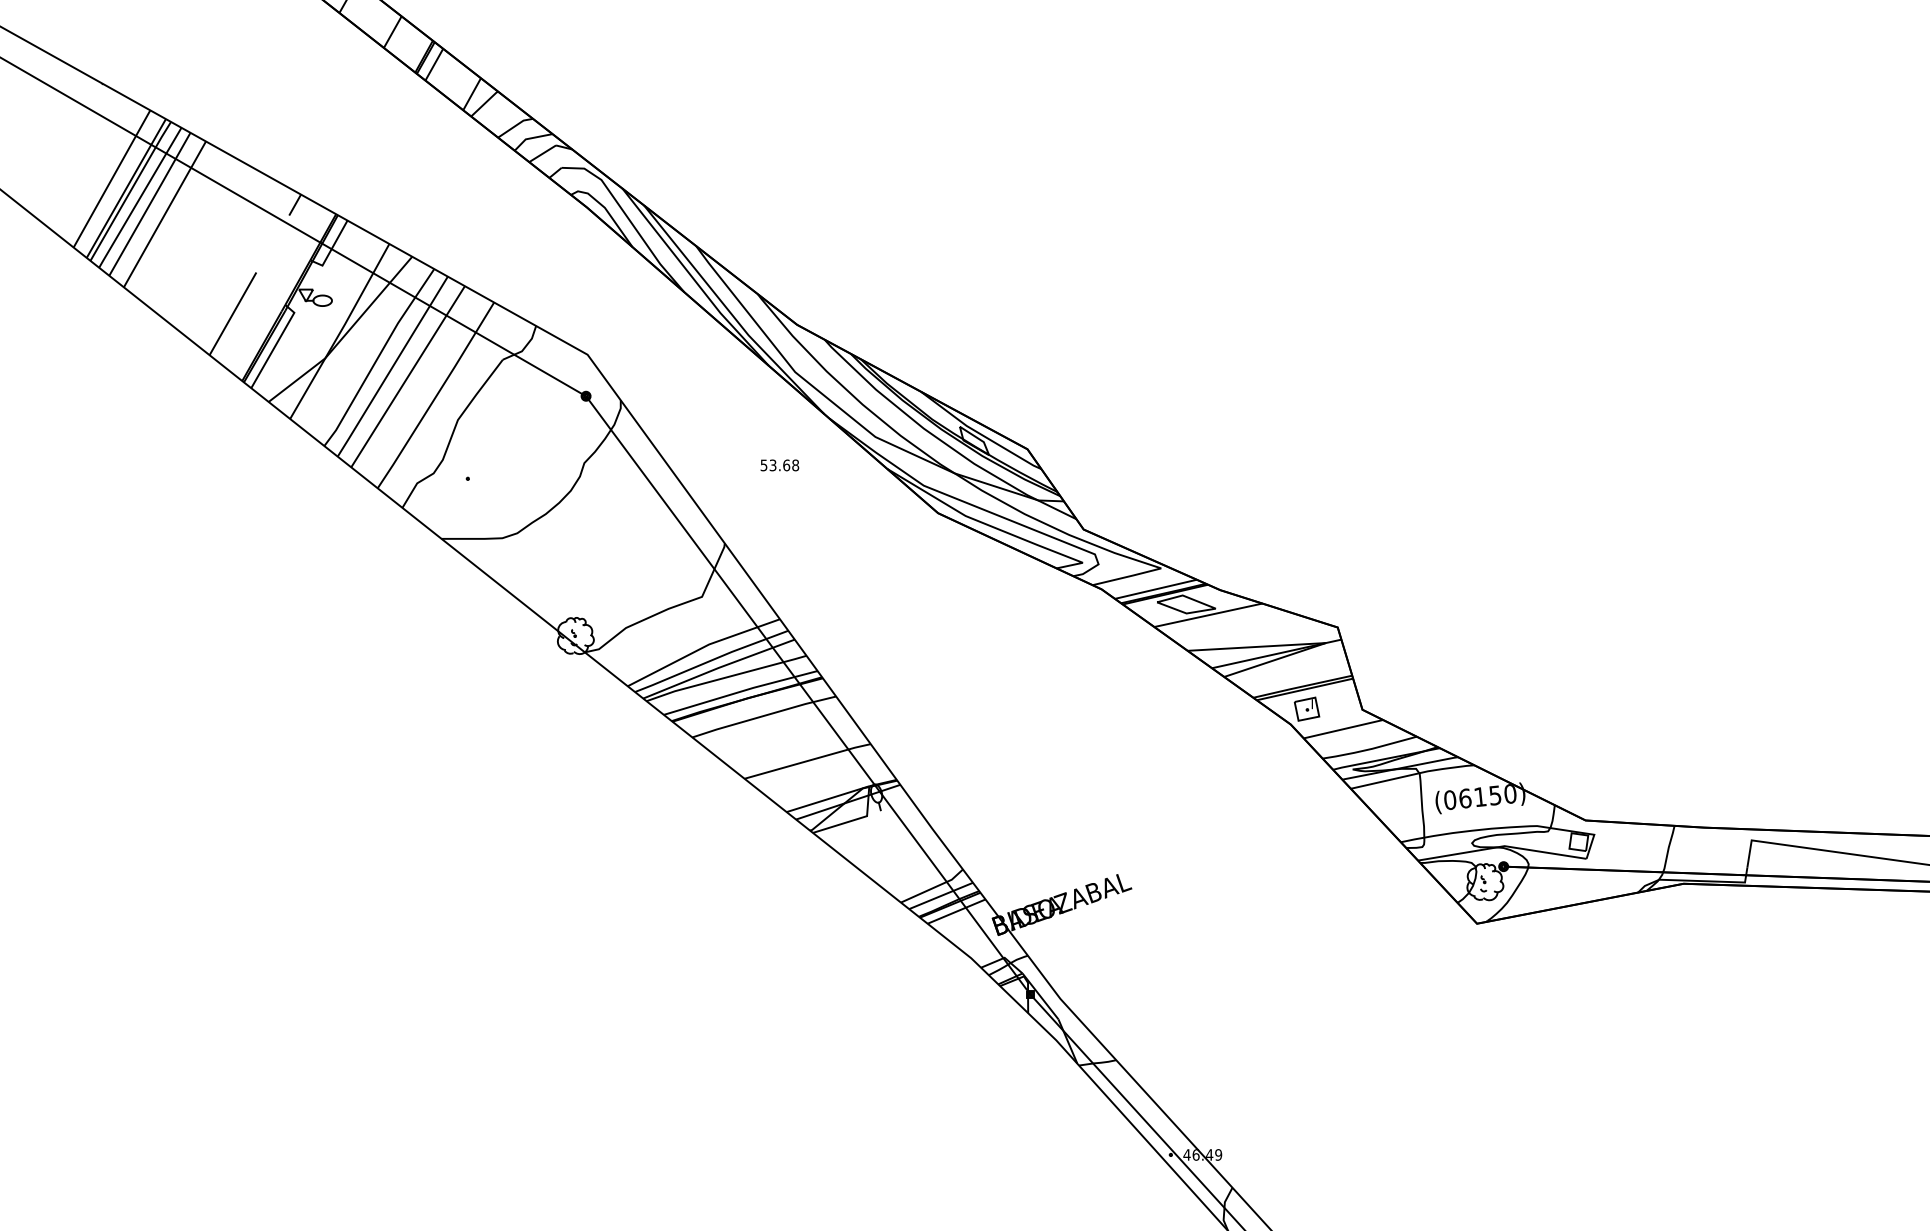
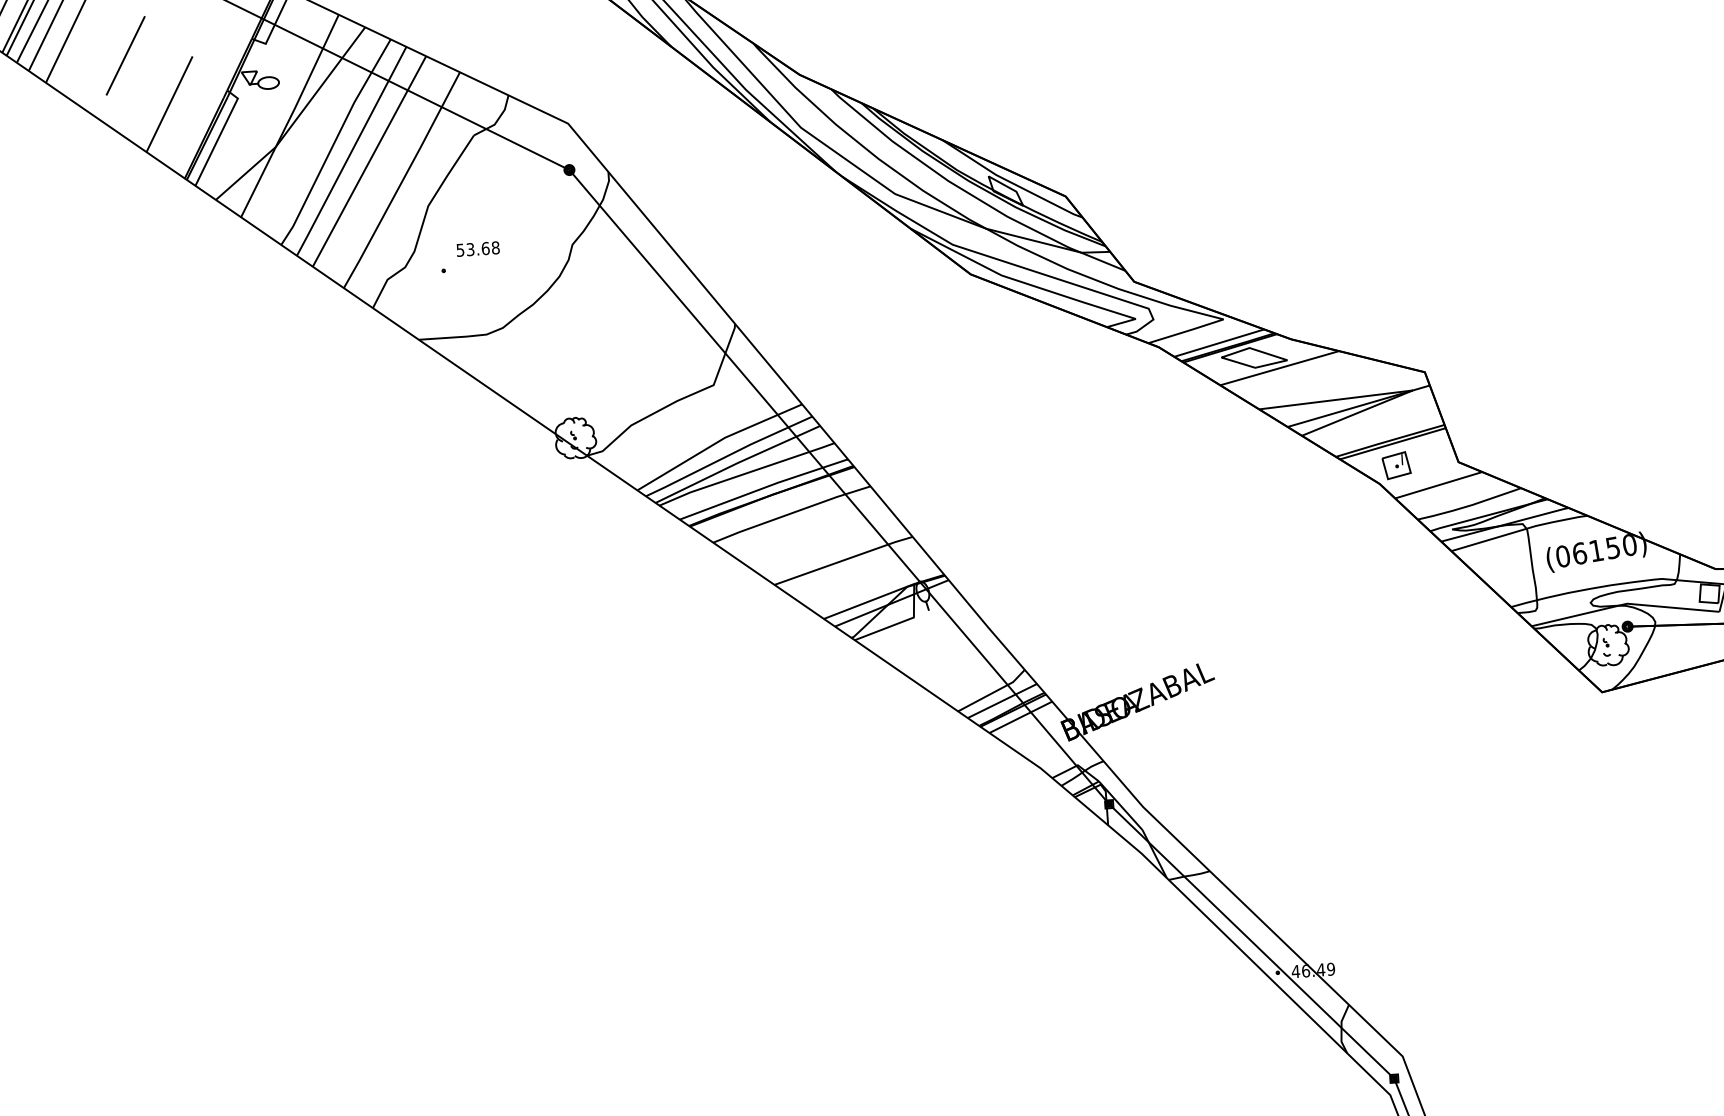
line: (196, 267) -> (125, 55), added
text: (779, 465) -> (477, 249), moved

